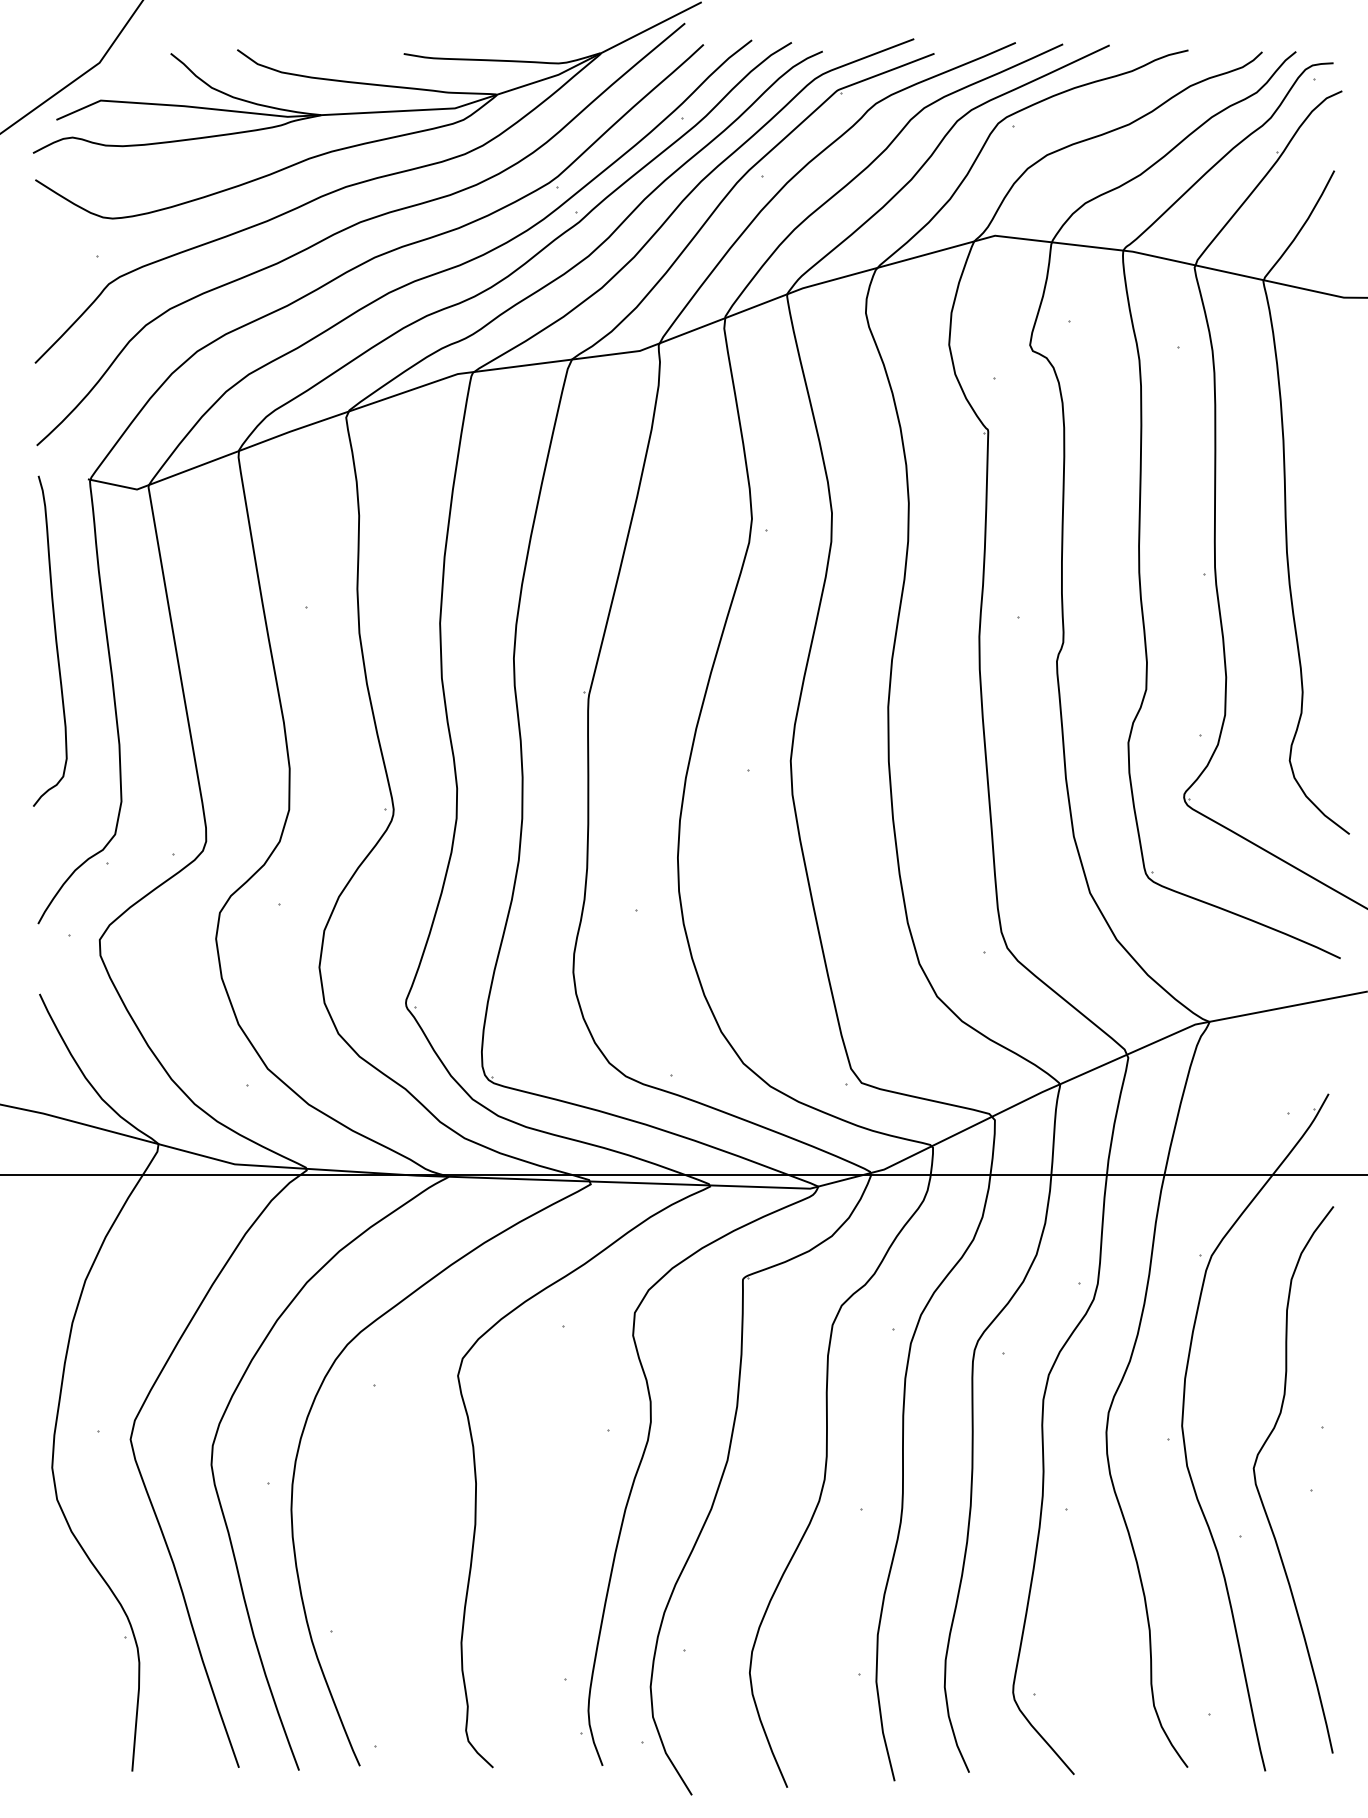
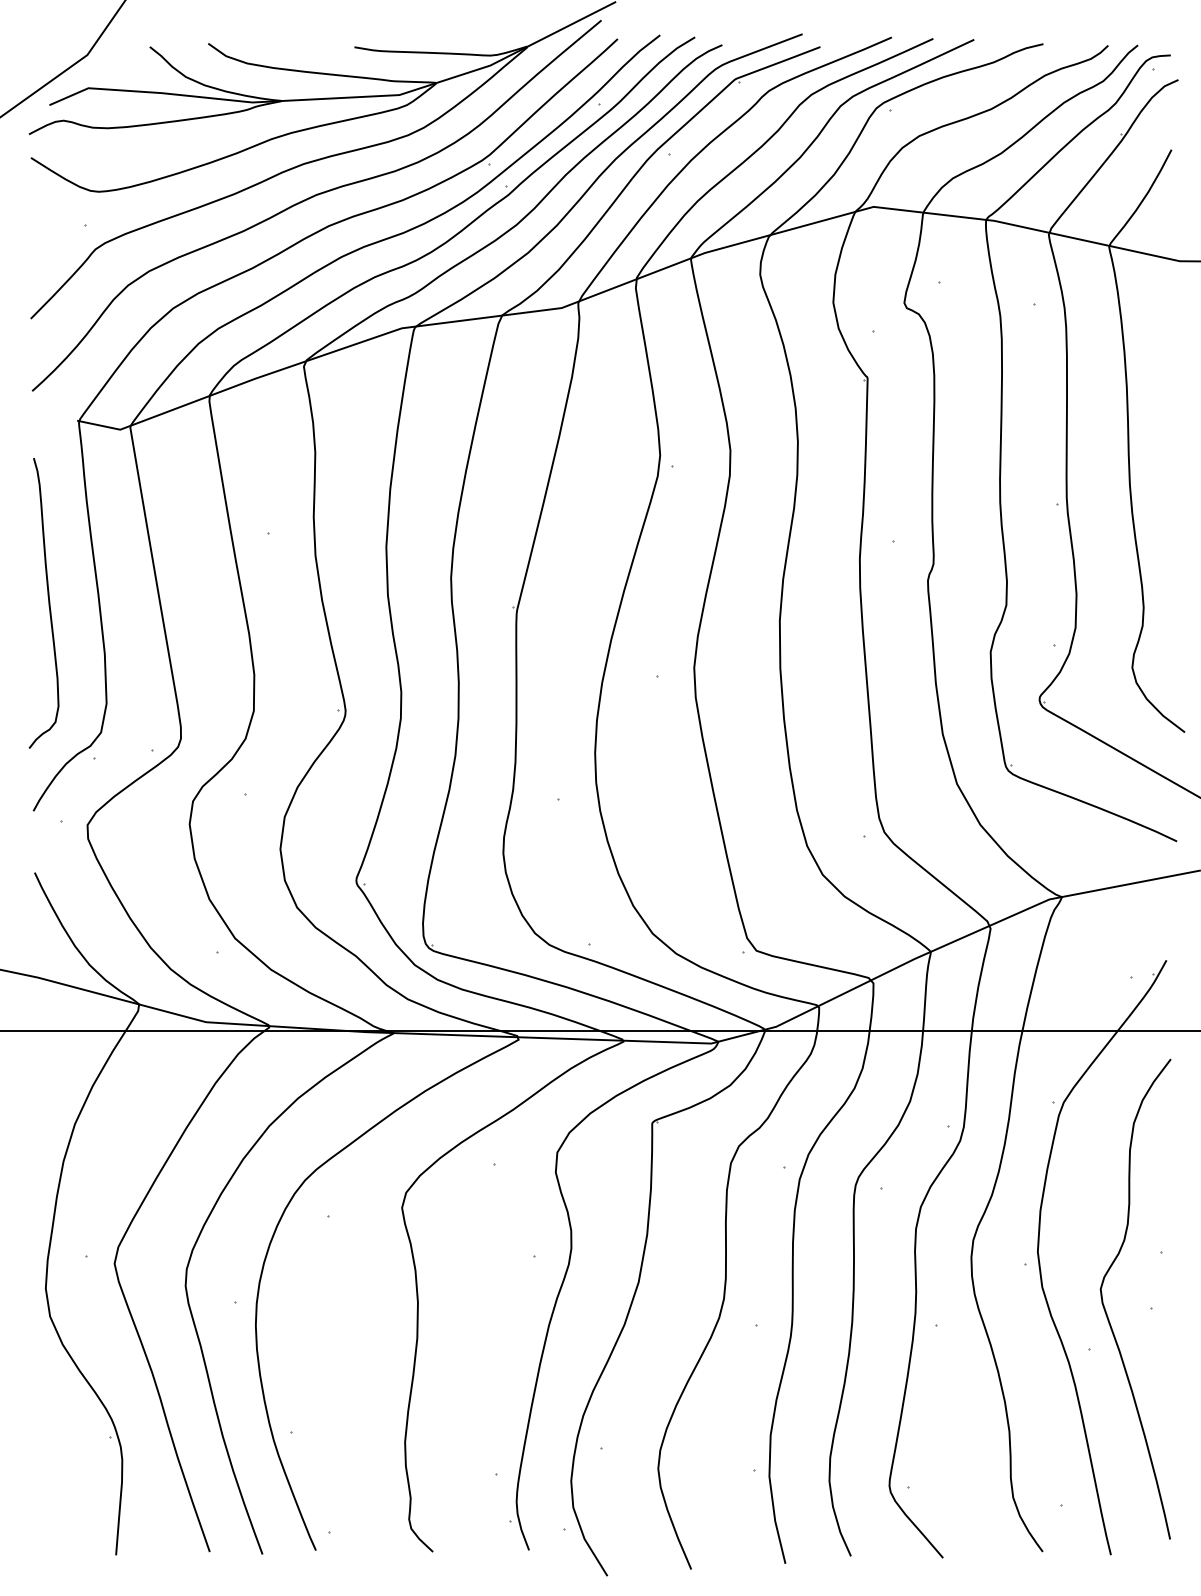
curve: (55, 640) -> (48, 602), moved

